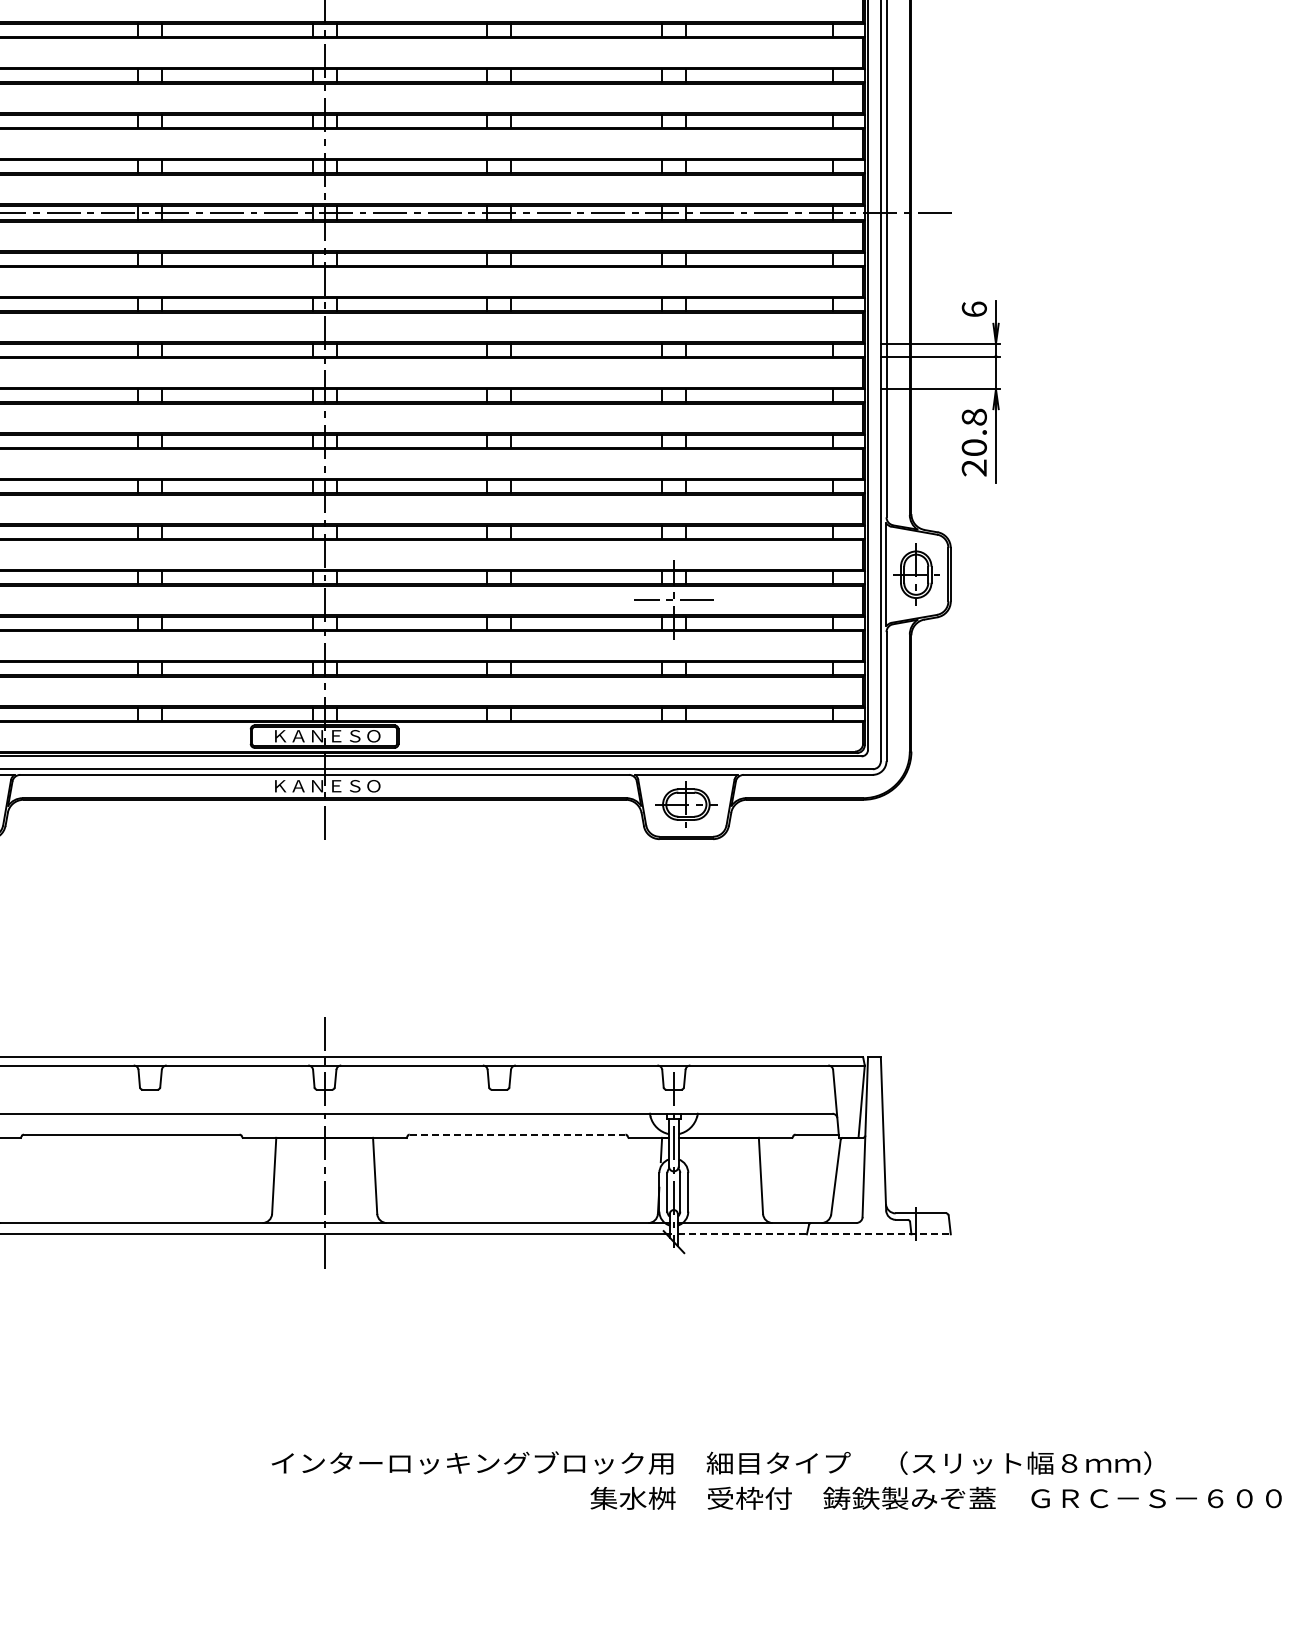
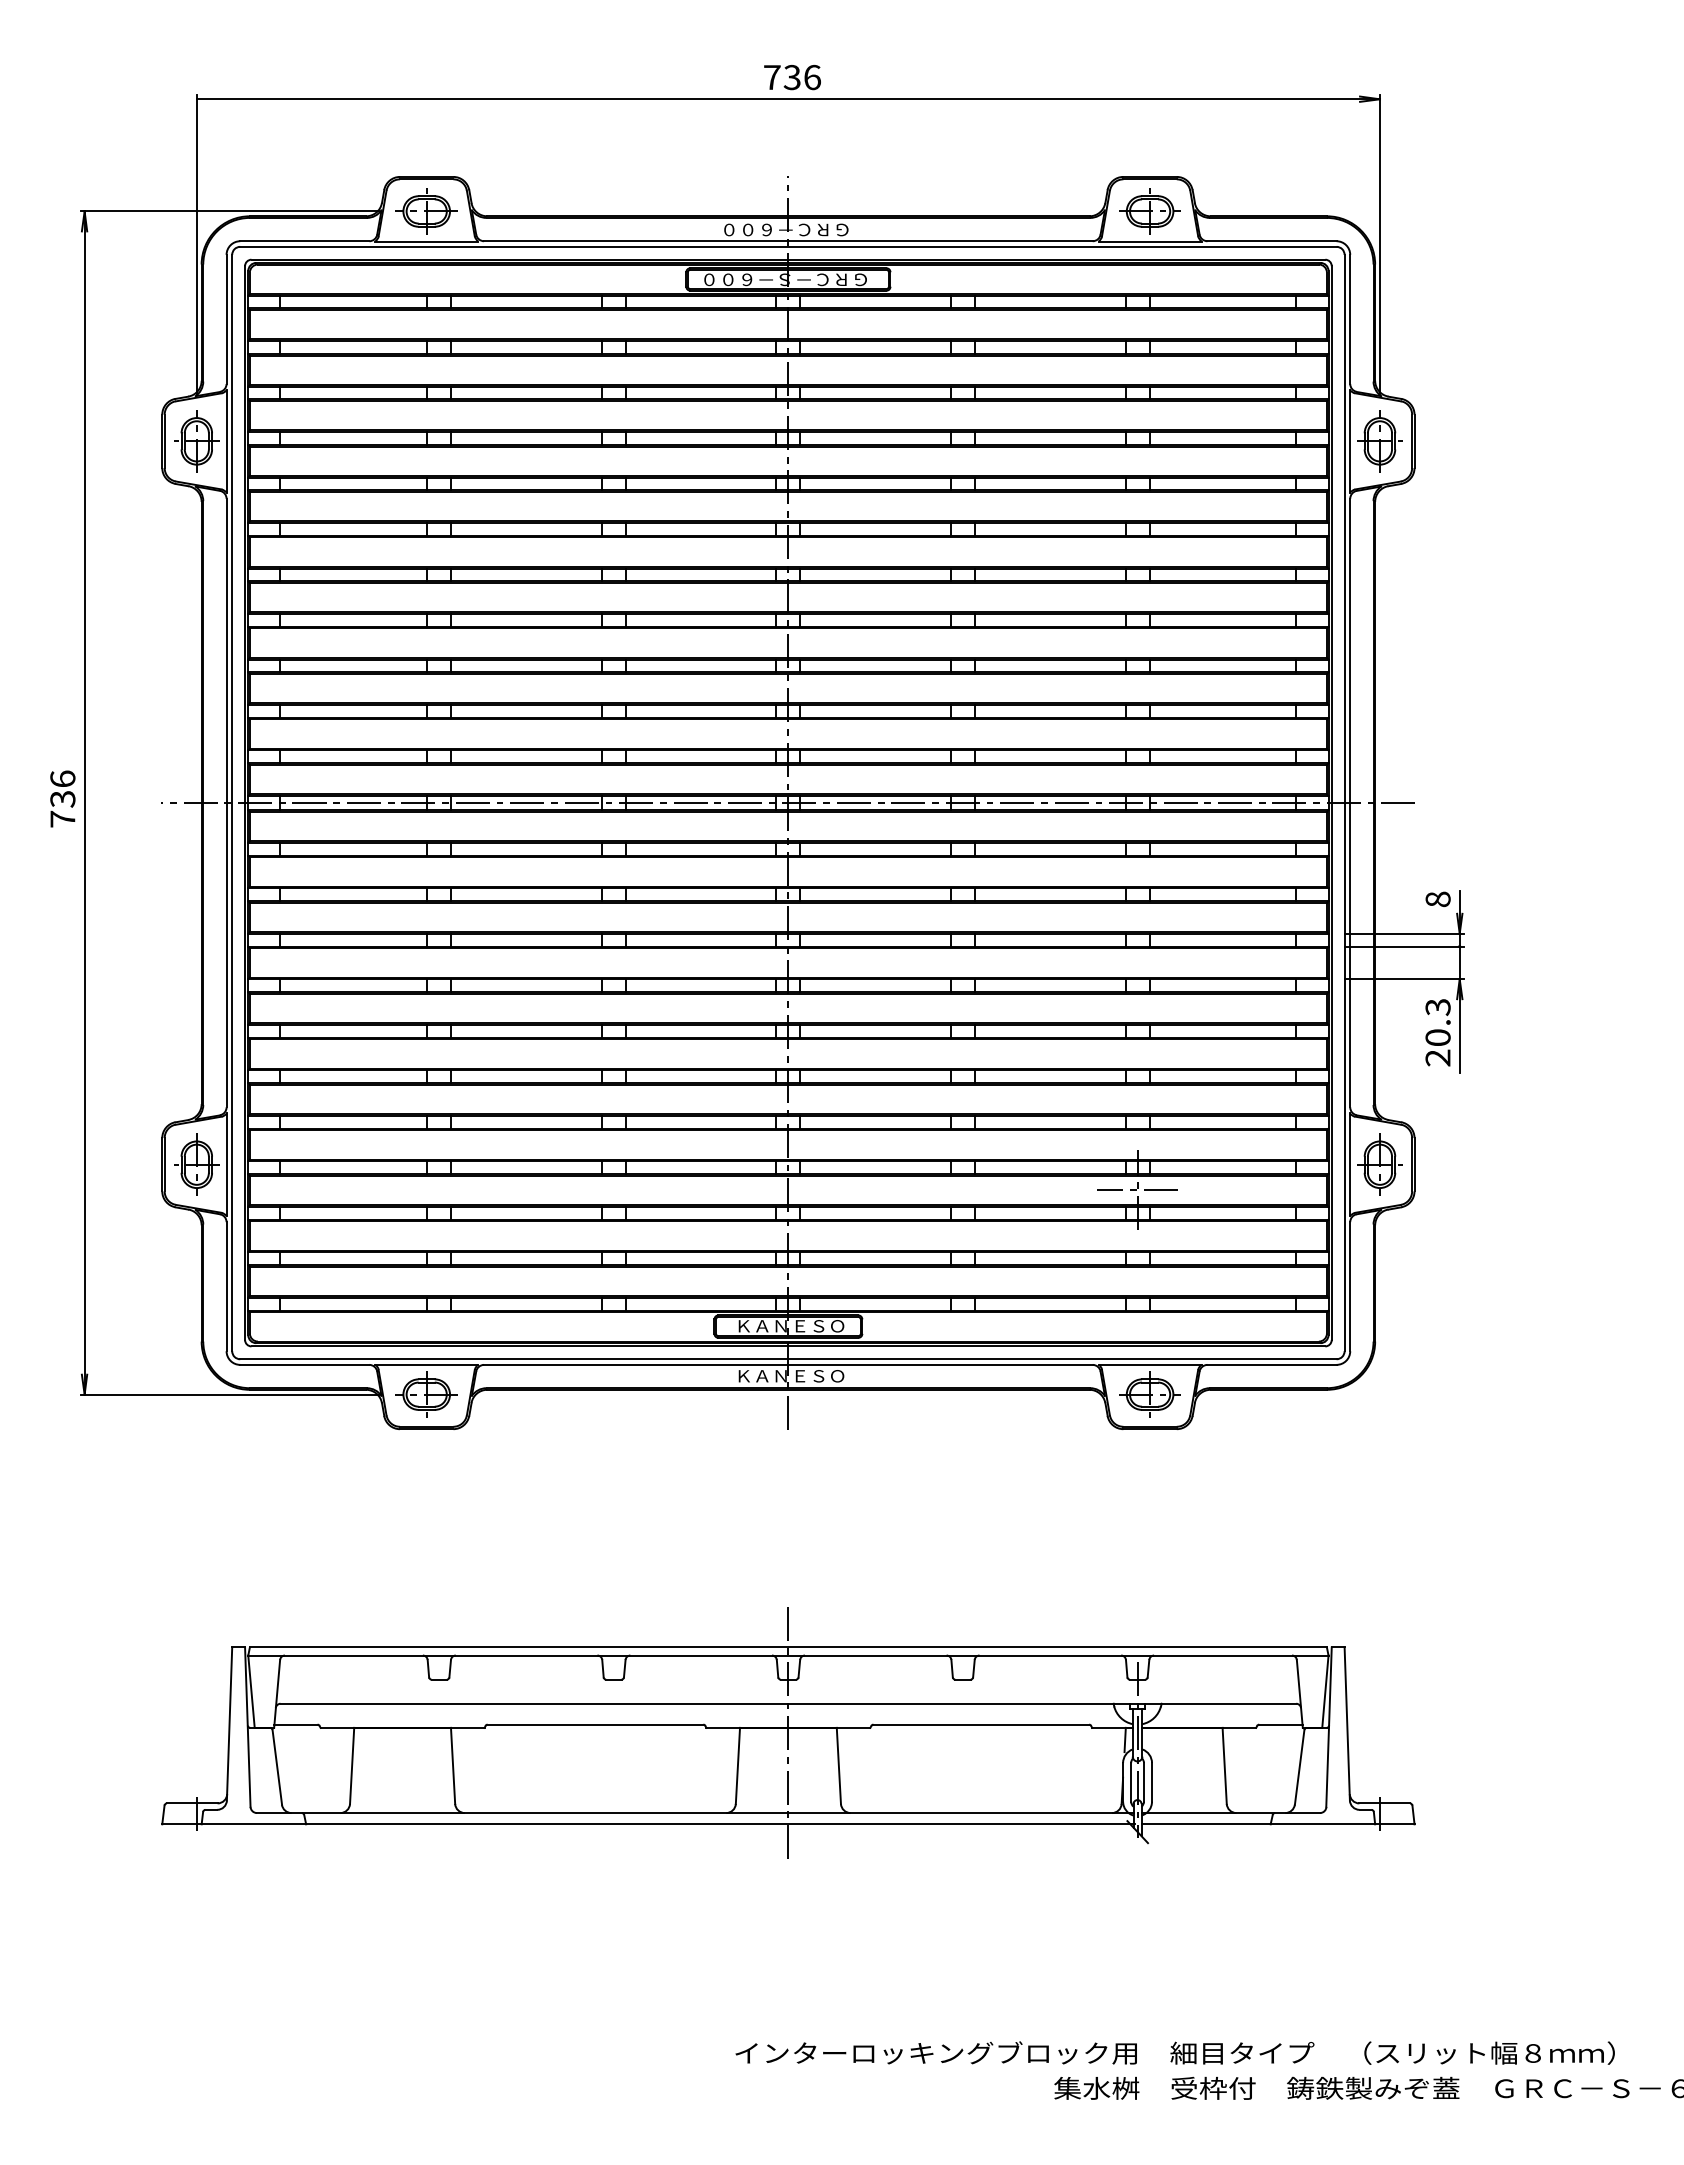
text: (973, 309) -> (1437, 899), 6 -> 8
text: (973, 417) -> (1437, 1007), 20.8 -> 20.3
line: (517, 1134) -> (981, 1724), dashed -> solid
line: (814, 1234) -> (1278, 1824), dashed -> solid

